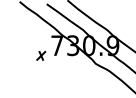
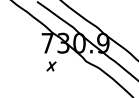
part: (41, 55) -> (51, 66), moved

